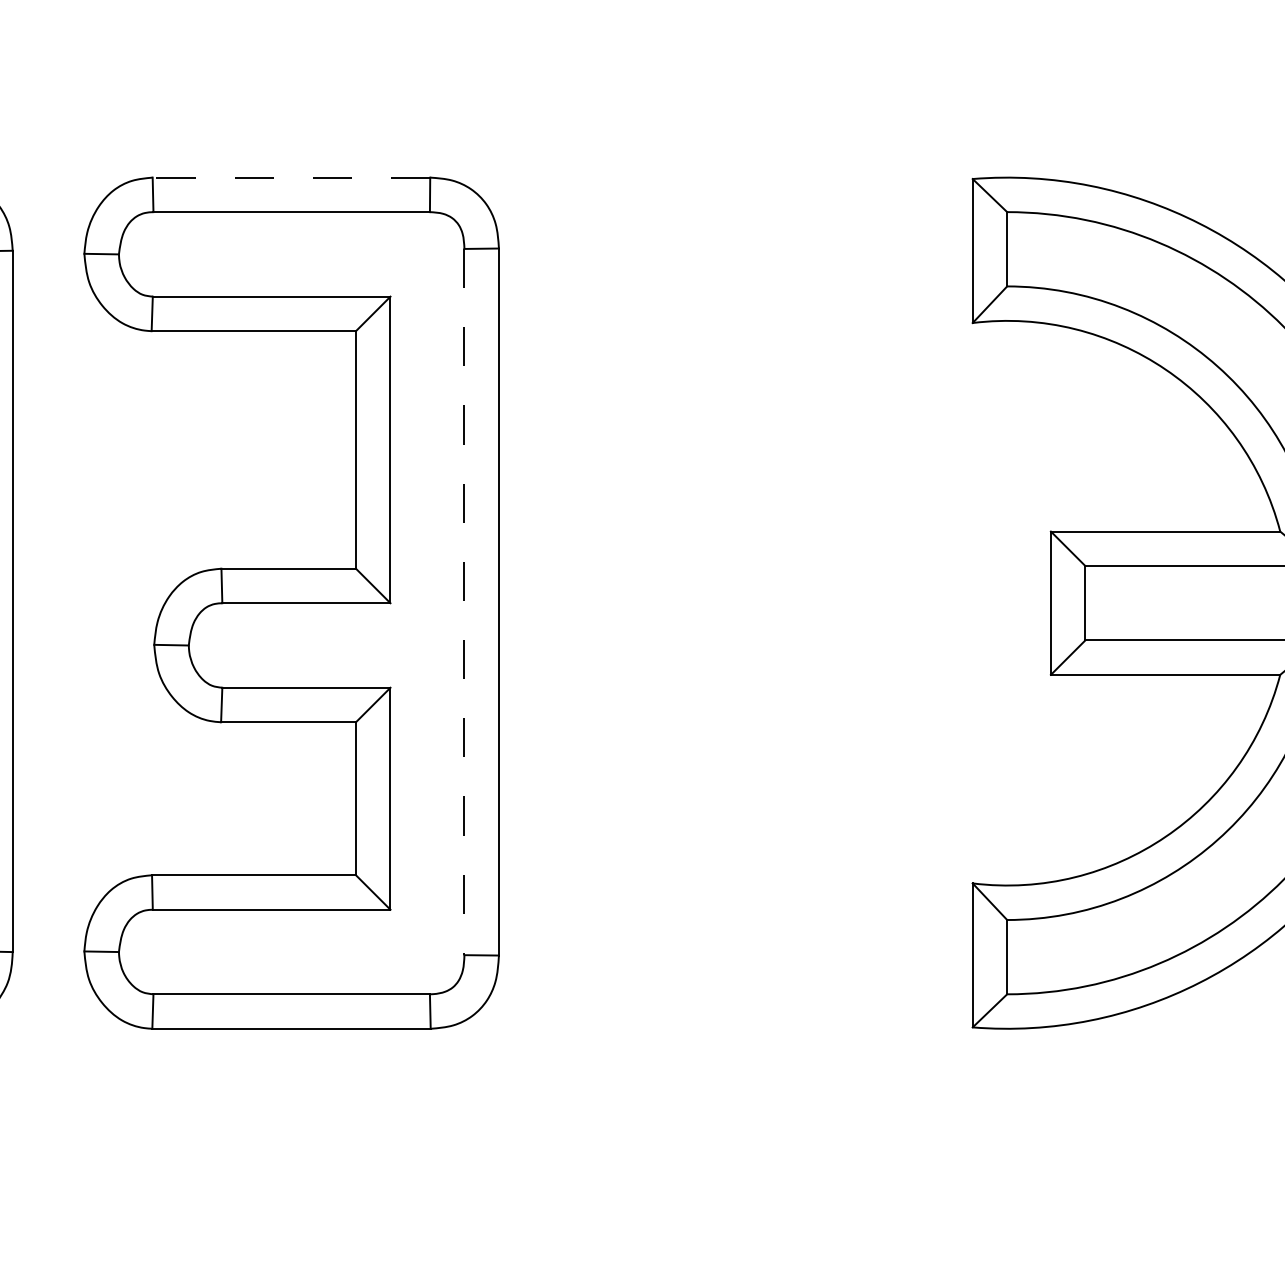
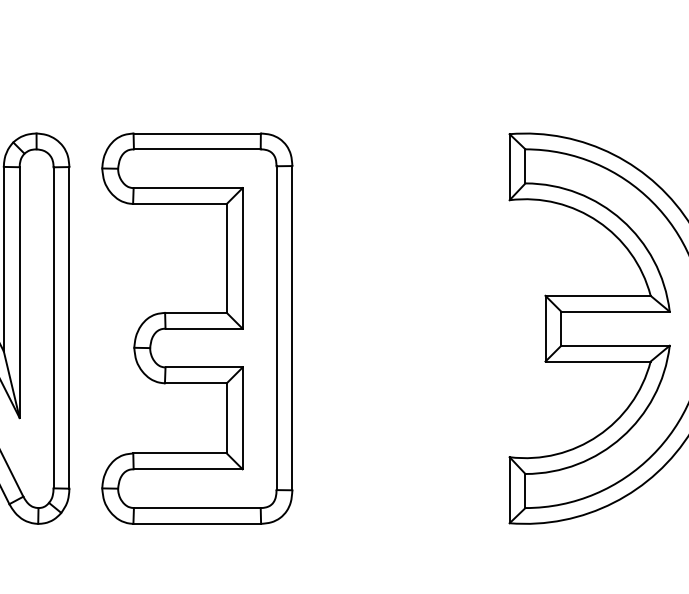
line: (292, 177) -> (197, 133), dashed -> solid
line: (464, 602) -> (276, 328), dashed -> solid

